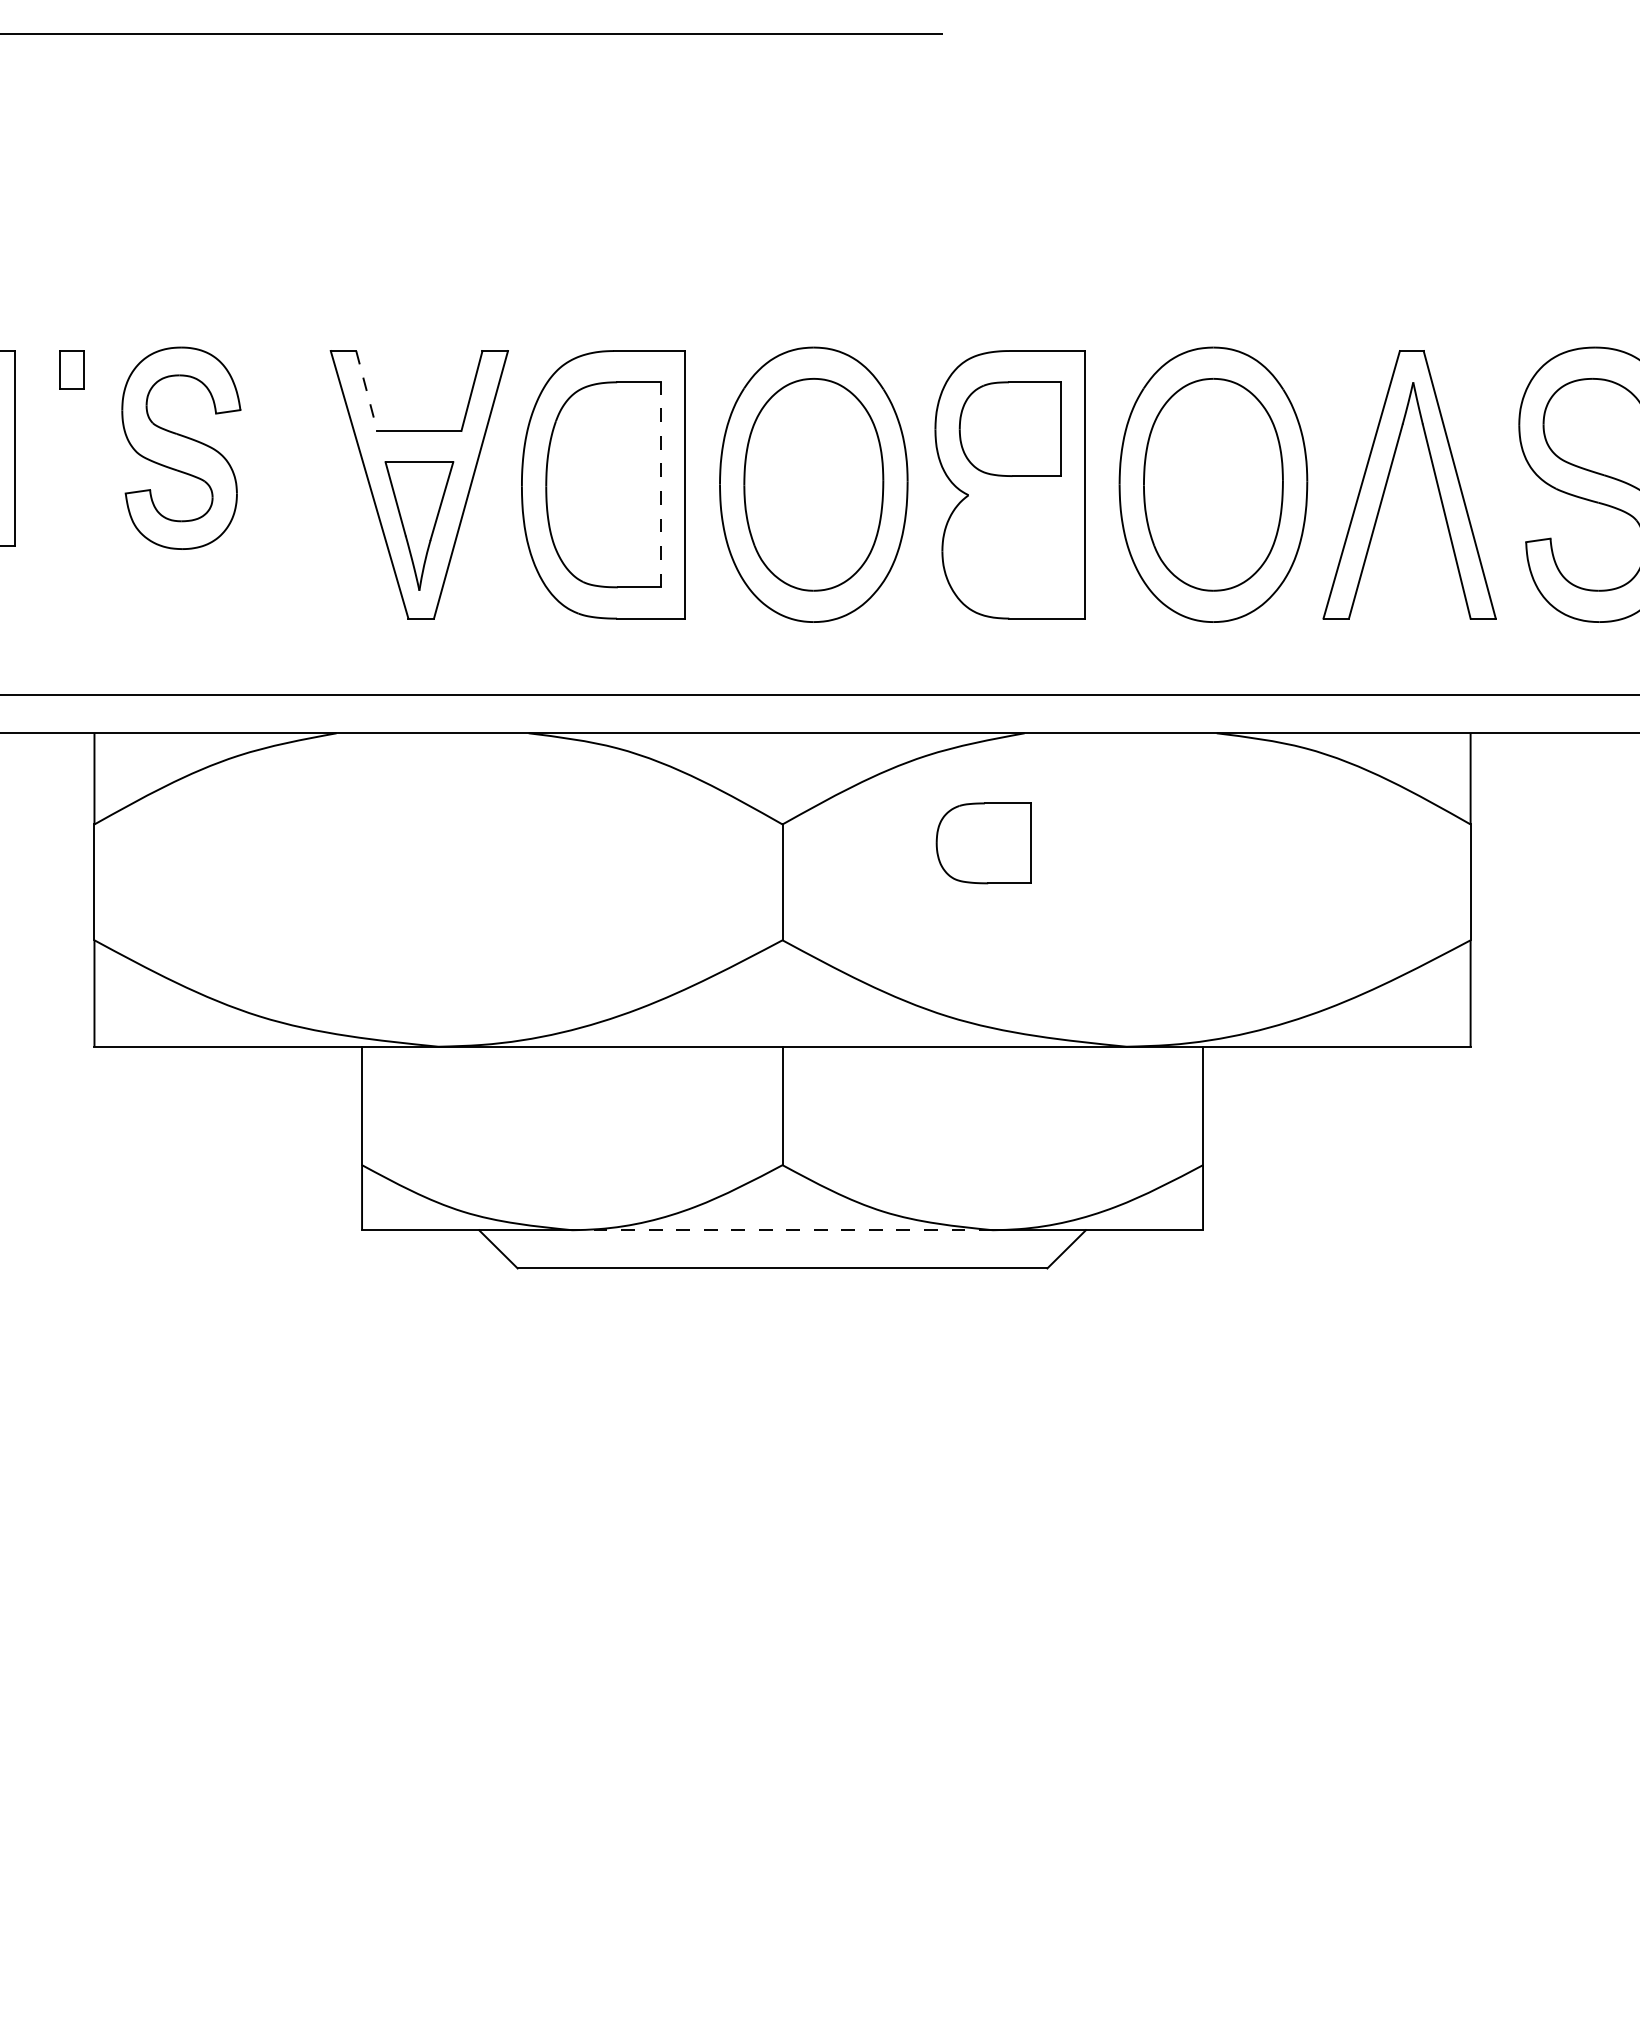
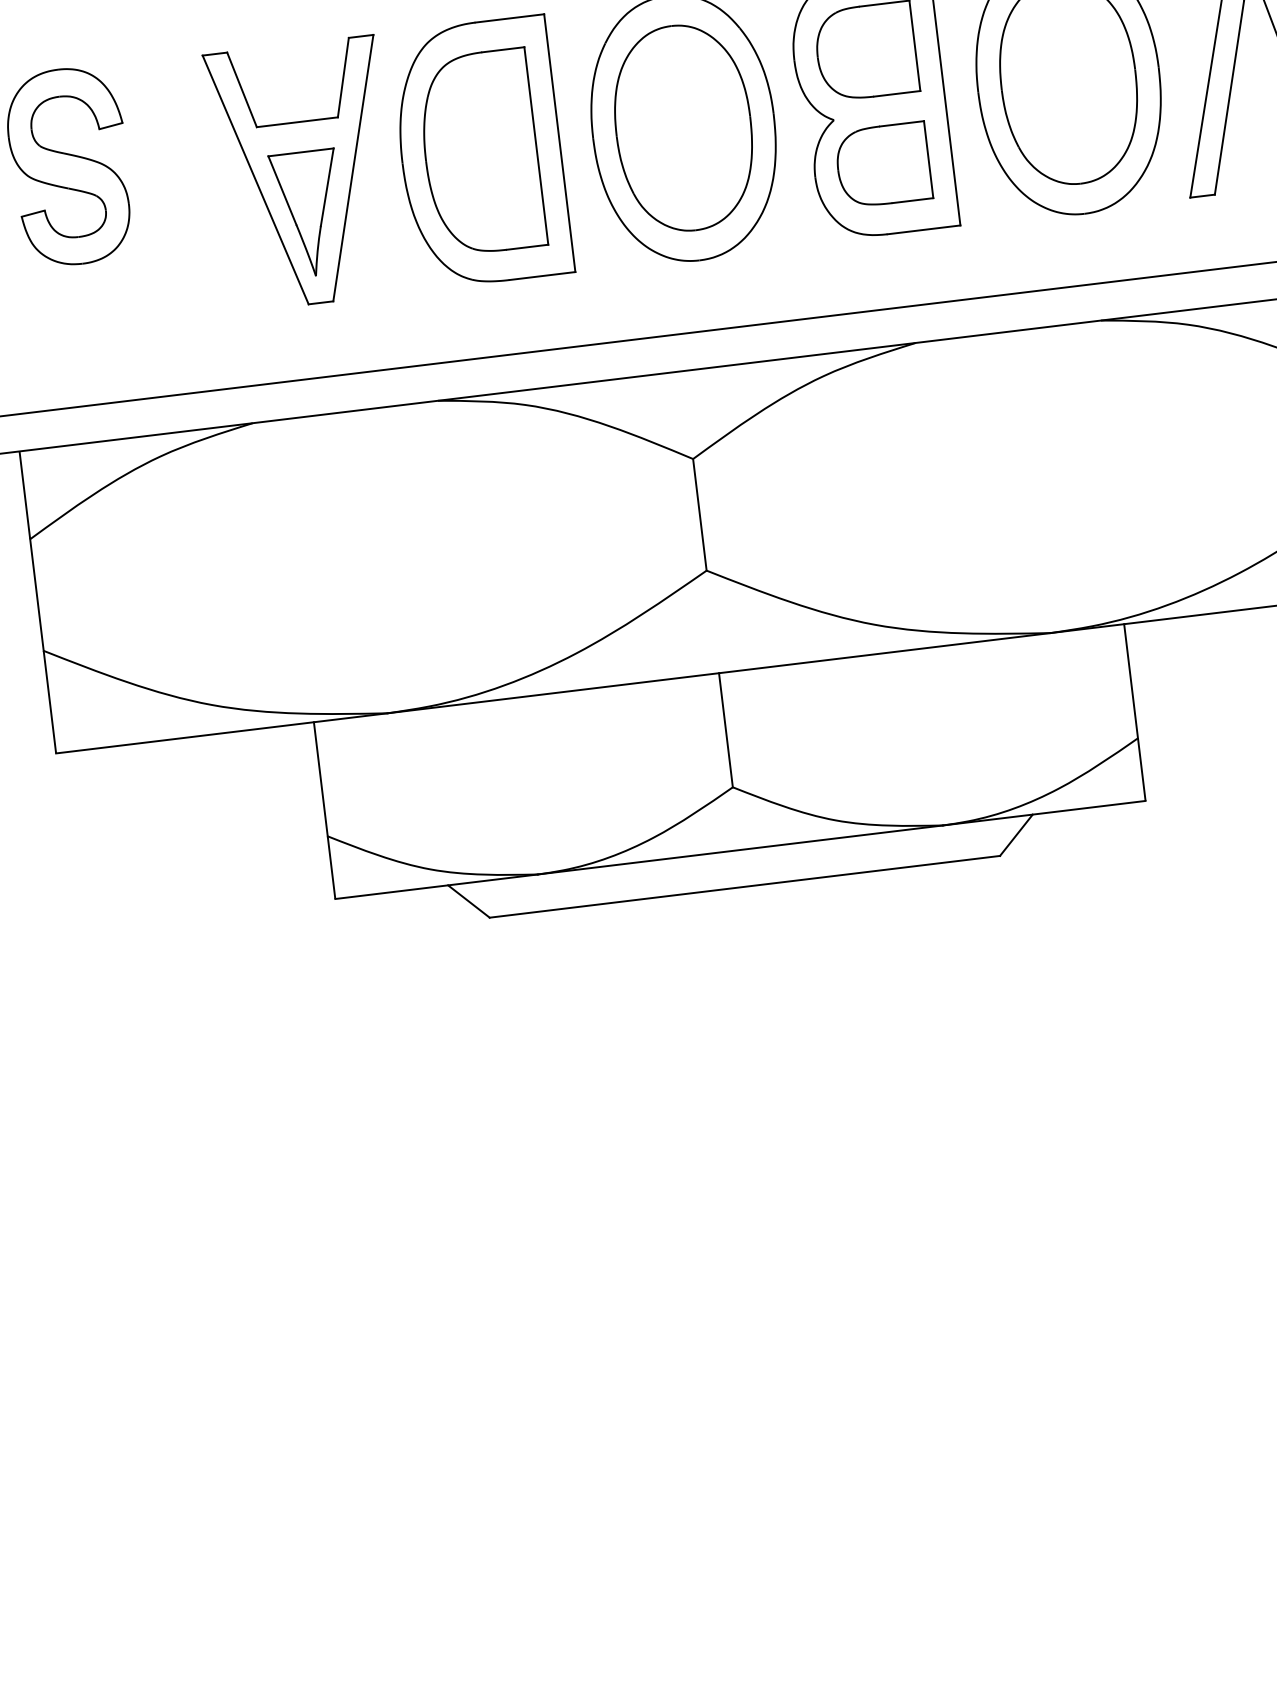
line: (366, 391) -> (241, 90), dashed -> solid
line: (660, 484) -> (535, 145), dashed -> solid
part: (983, 843) -> (883, 165), moved
line: (782, 1230) -> (740, 850), dashed -> solid

